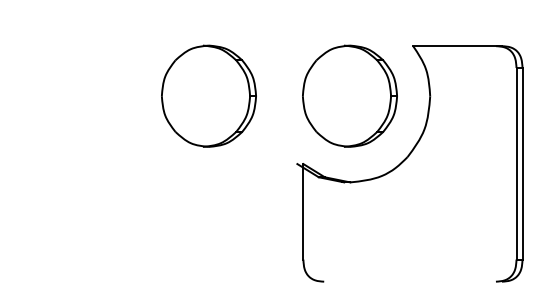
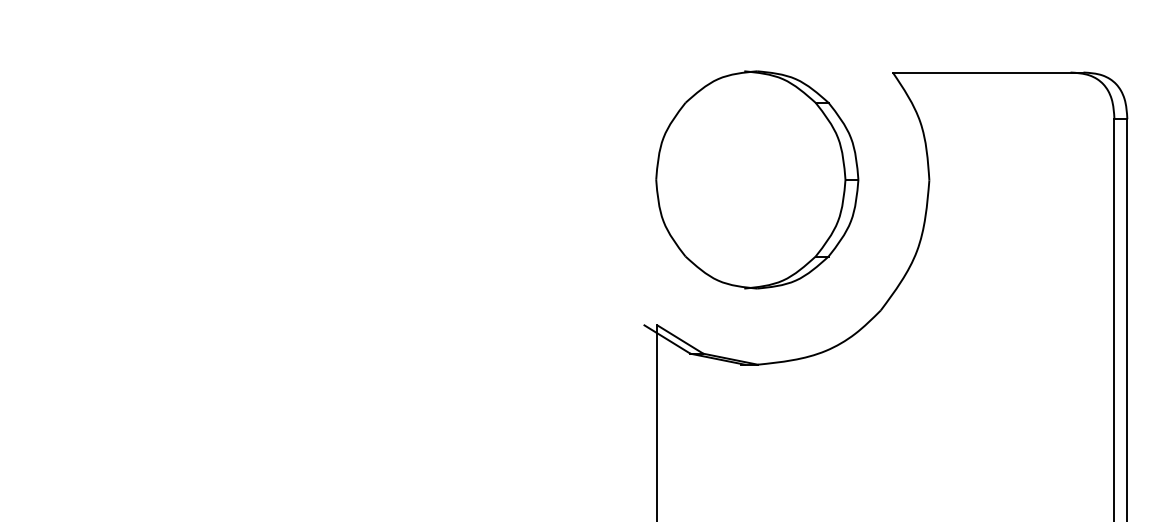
part: (208, 95) -> (453, 178), removed

